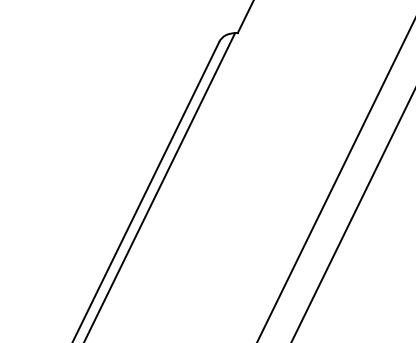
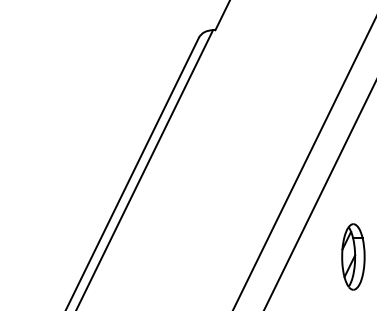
part: (389, 283) -> (352, 256), added

